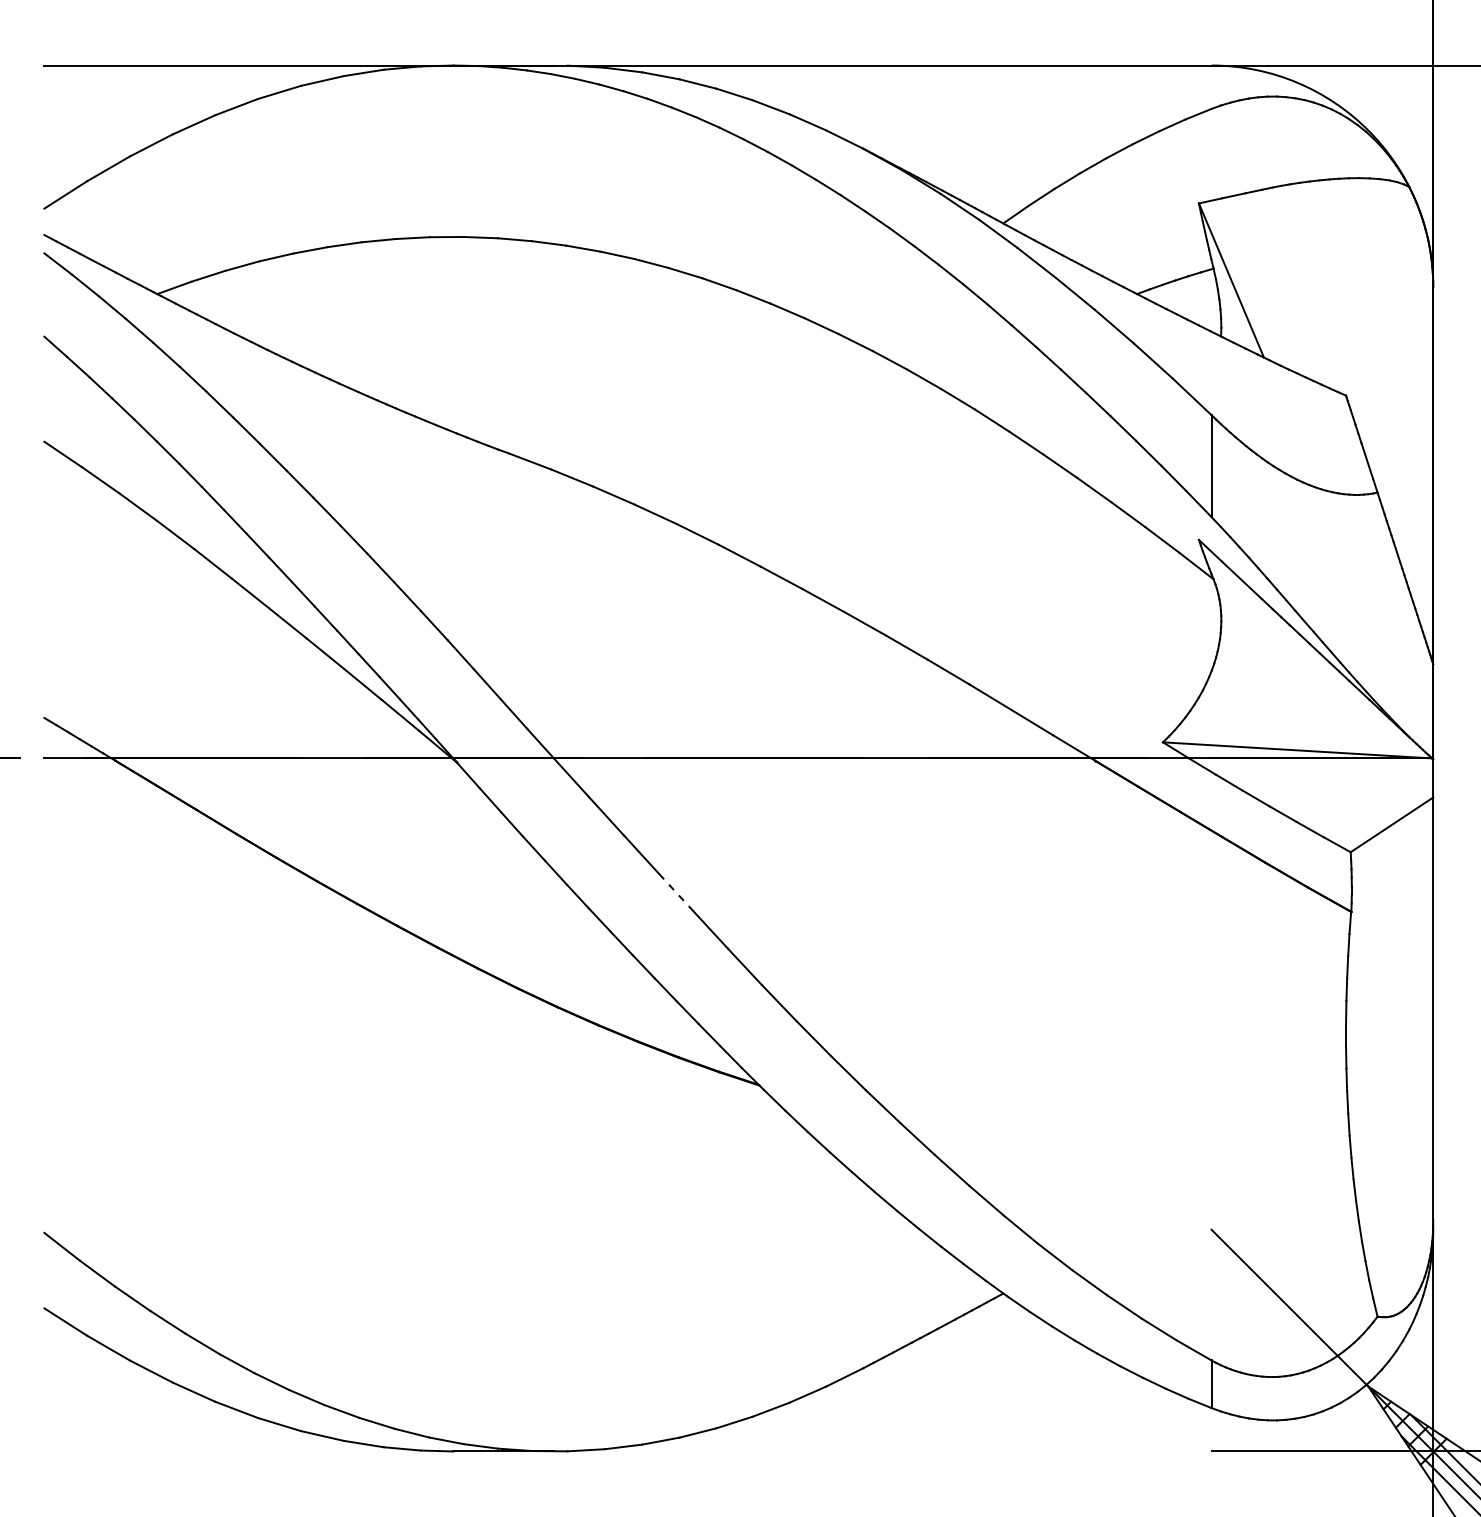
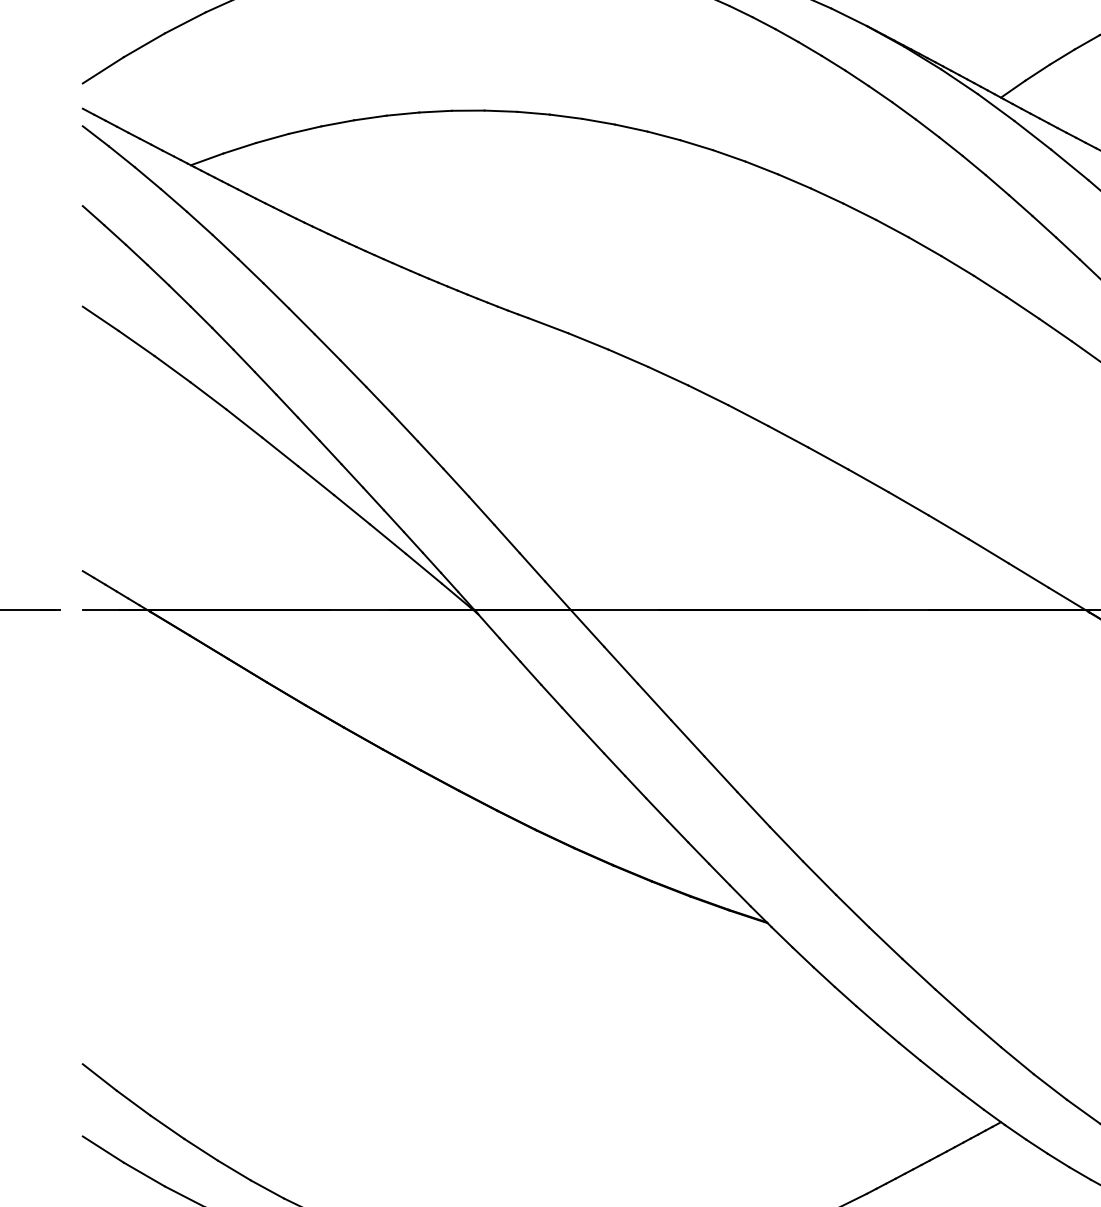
line: (676, 892) -> (688, 738), dashed -> solid

